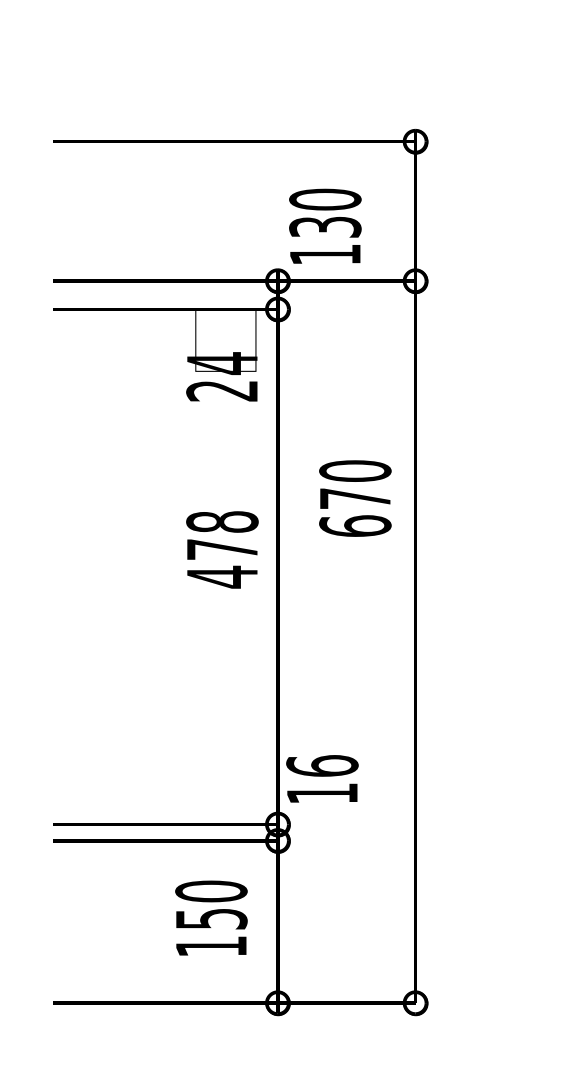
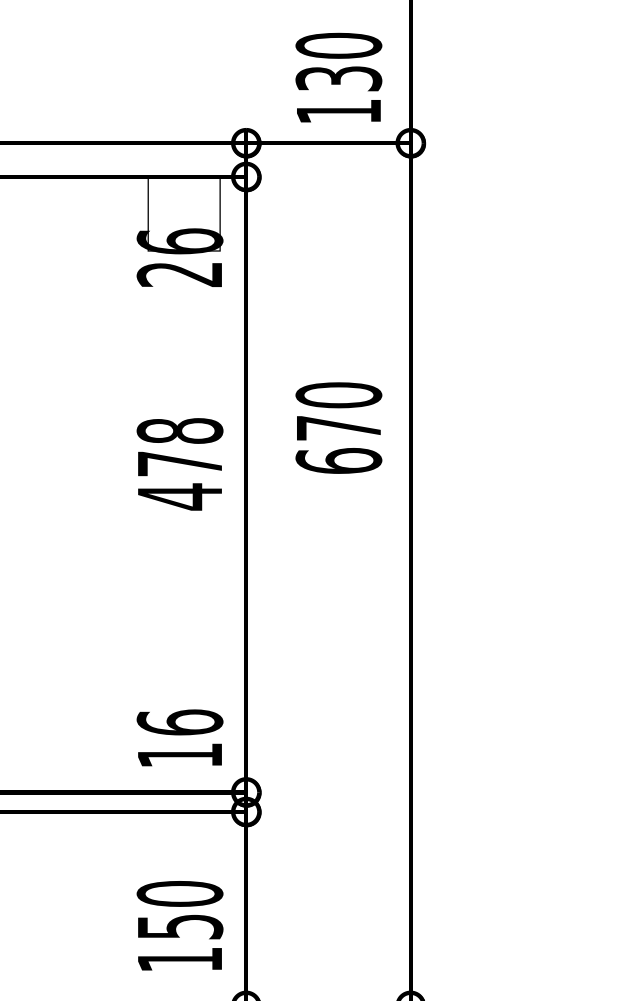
text: (325, 225) -> (339, 76), moved
text: (222, 363) -> (180, 241), 24 -> 26
text: (355, 498) -> (339, 427), moved
text: (322, 778) -> (180, 737), moved
text: (211, 917) -> (180, 925), moved

